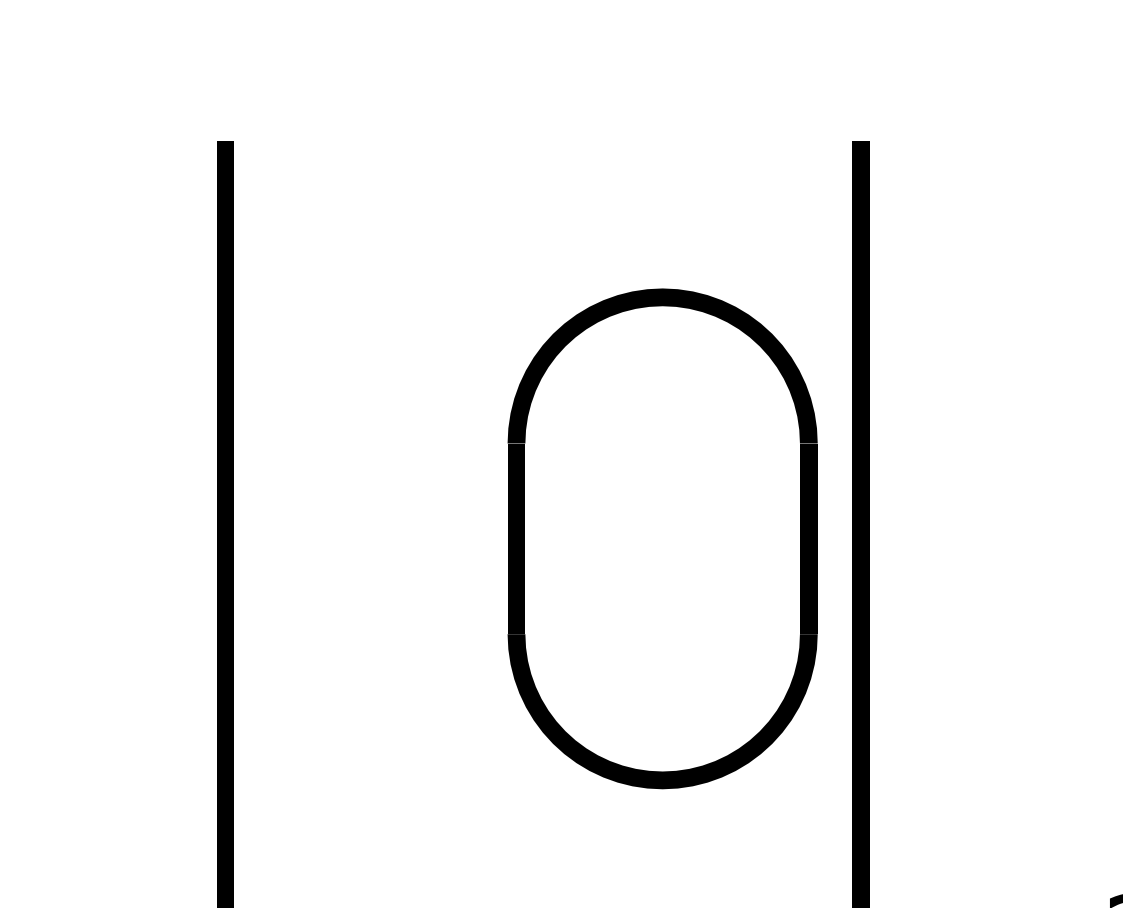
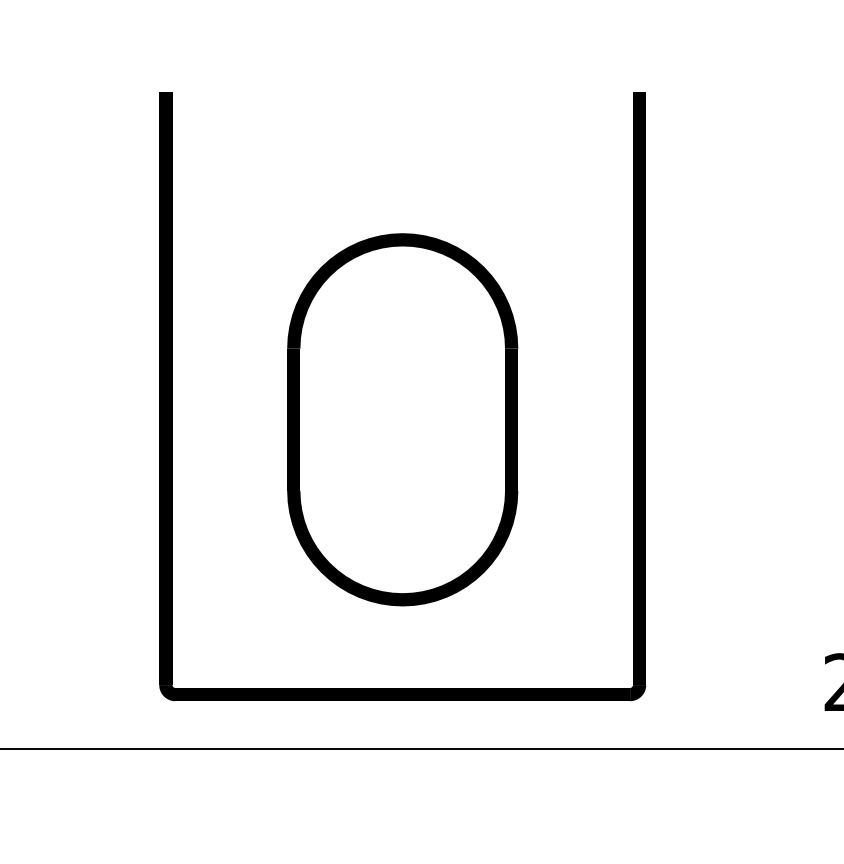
part: (662, 538) -> (402, 419), moved

